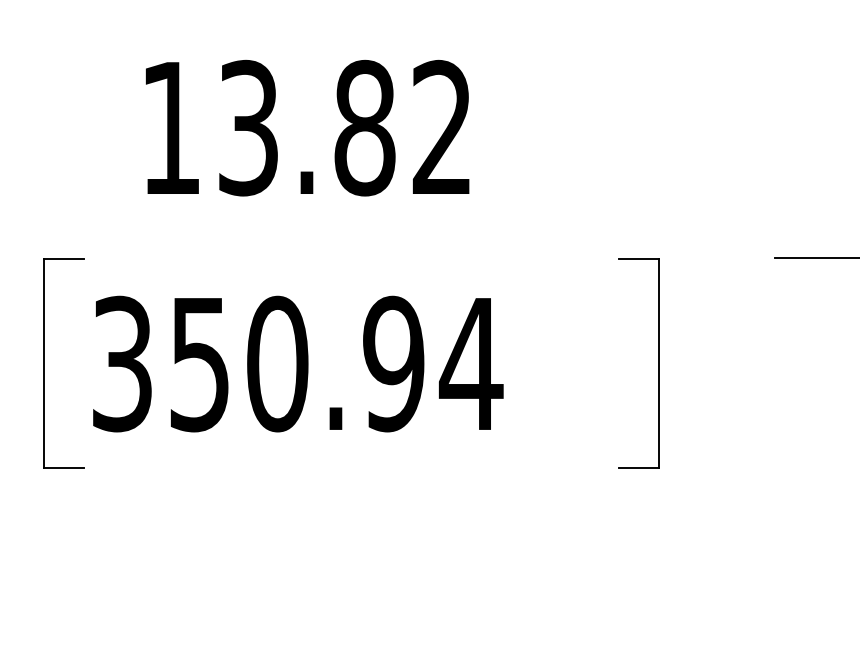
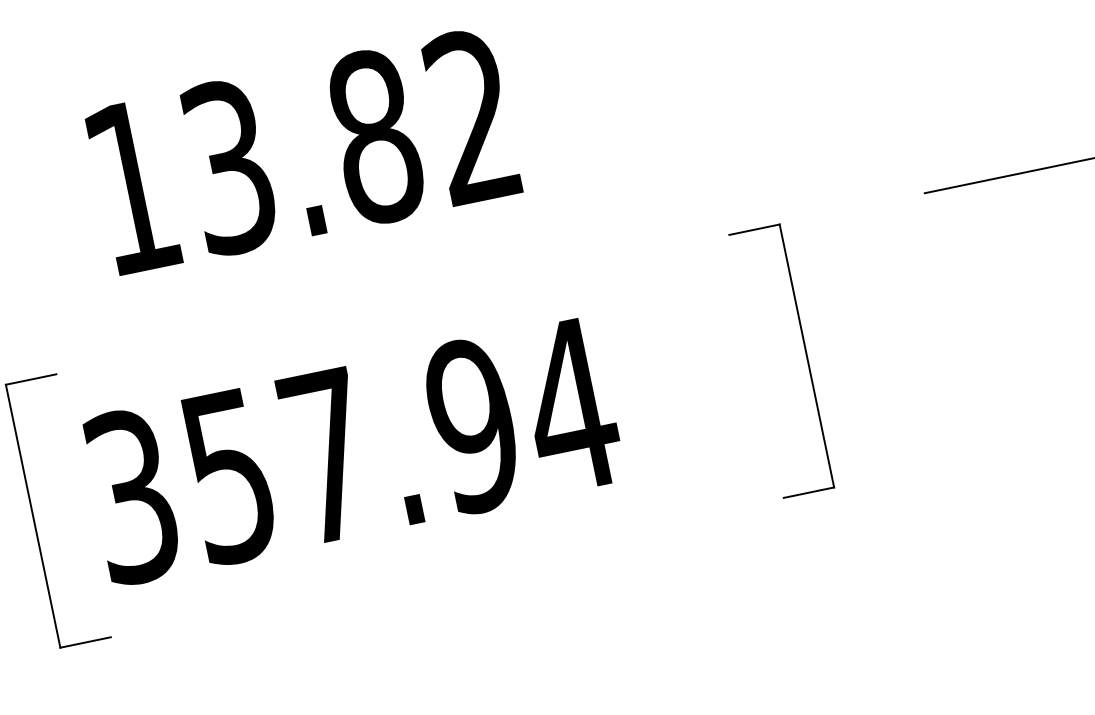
text: (277, 363) -> (326, 455), 350.94 -> 357.94

